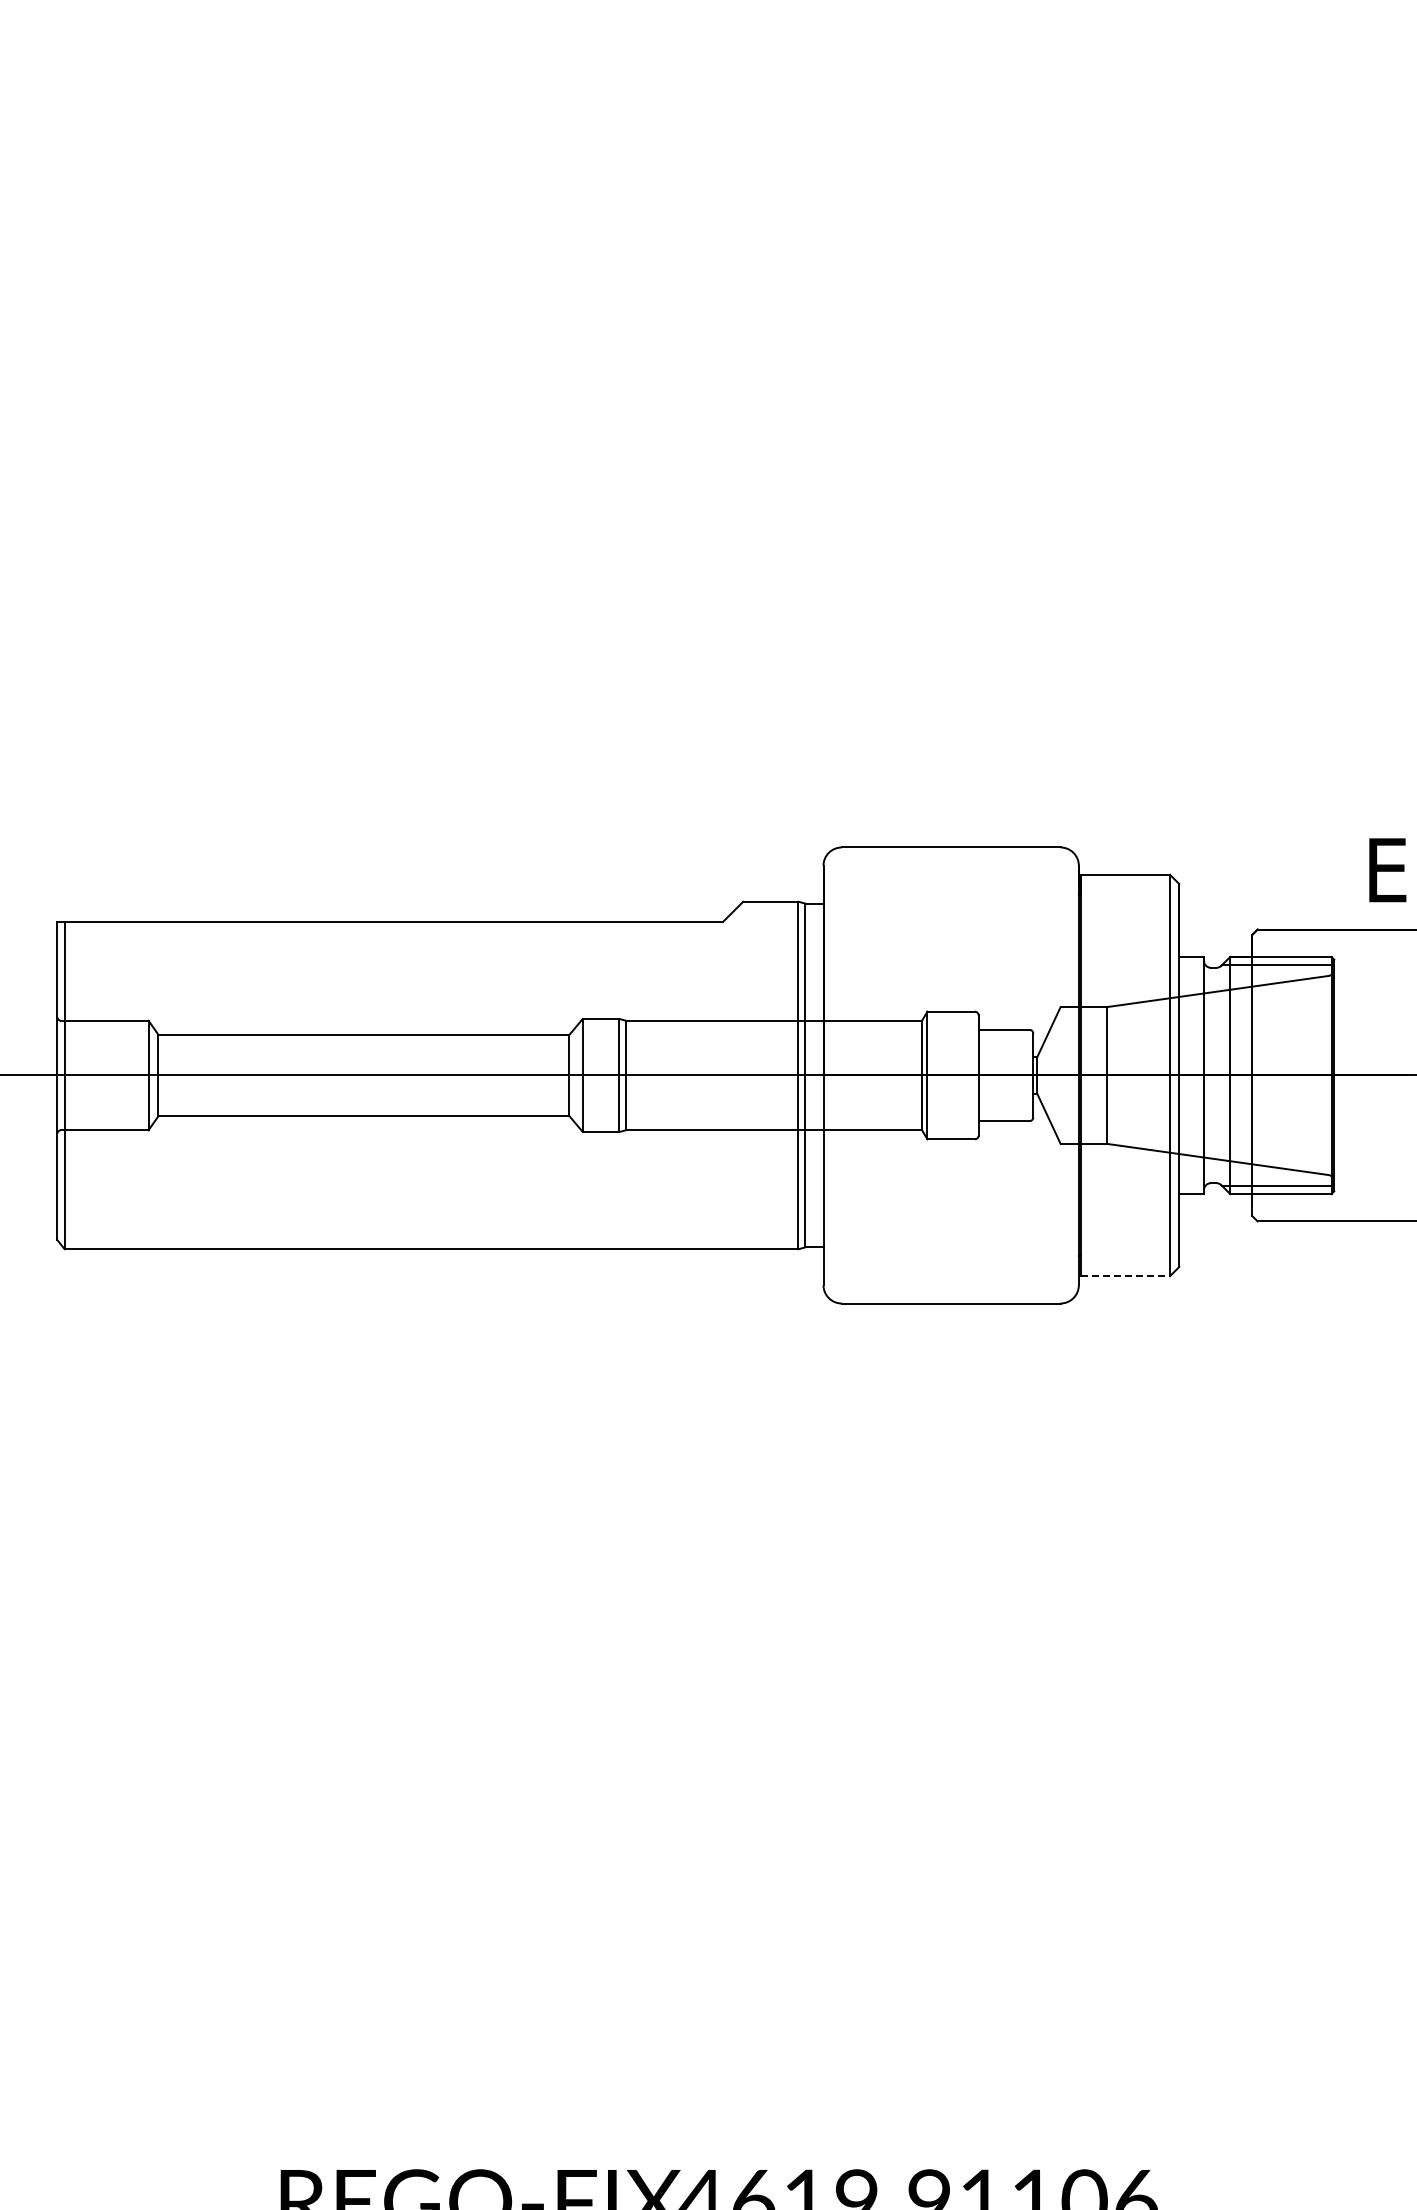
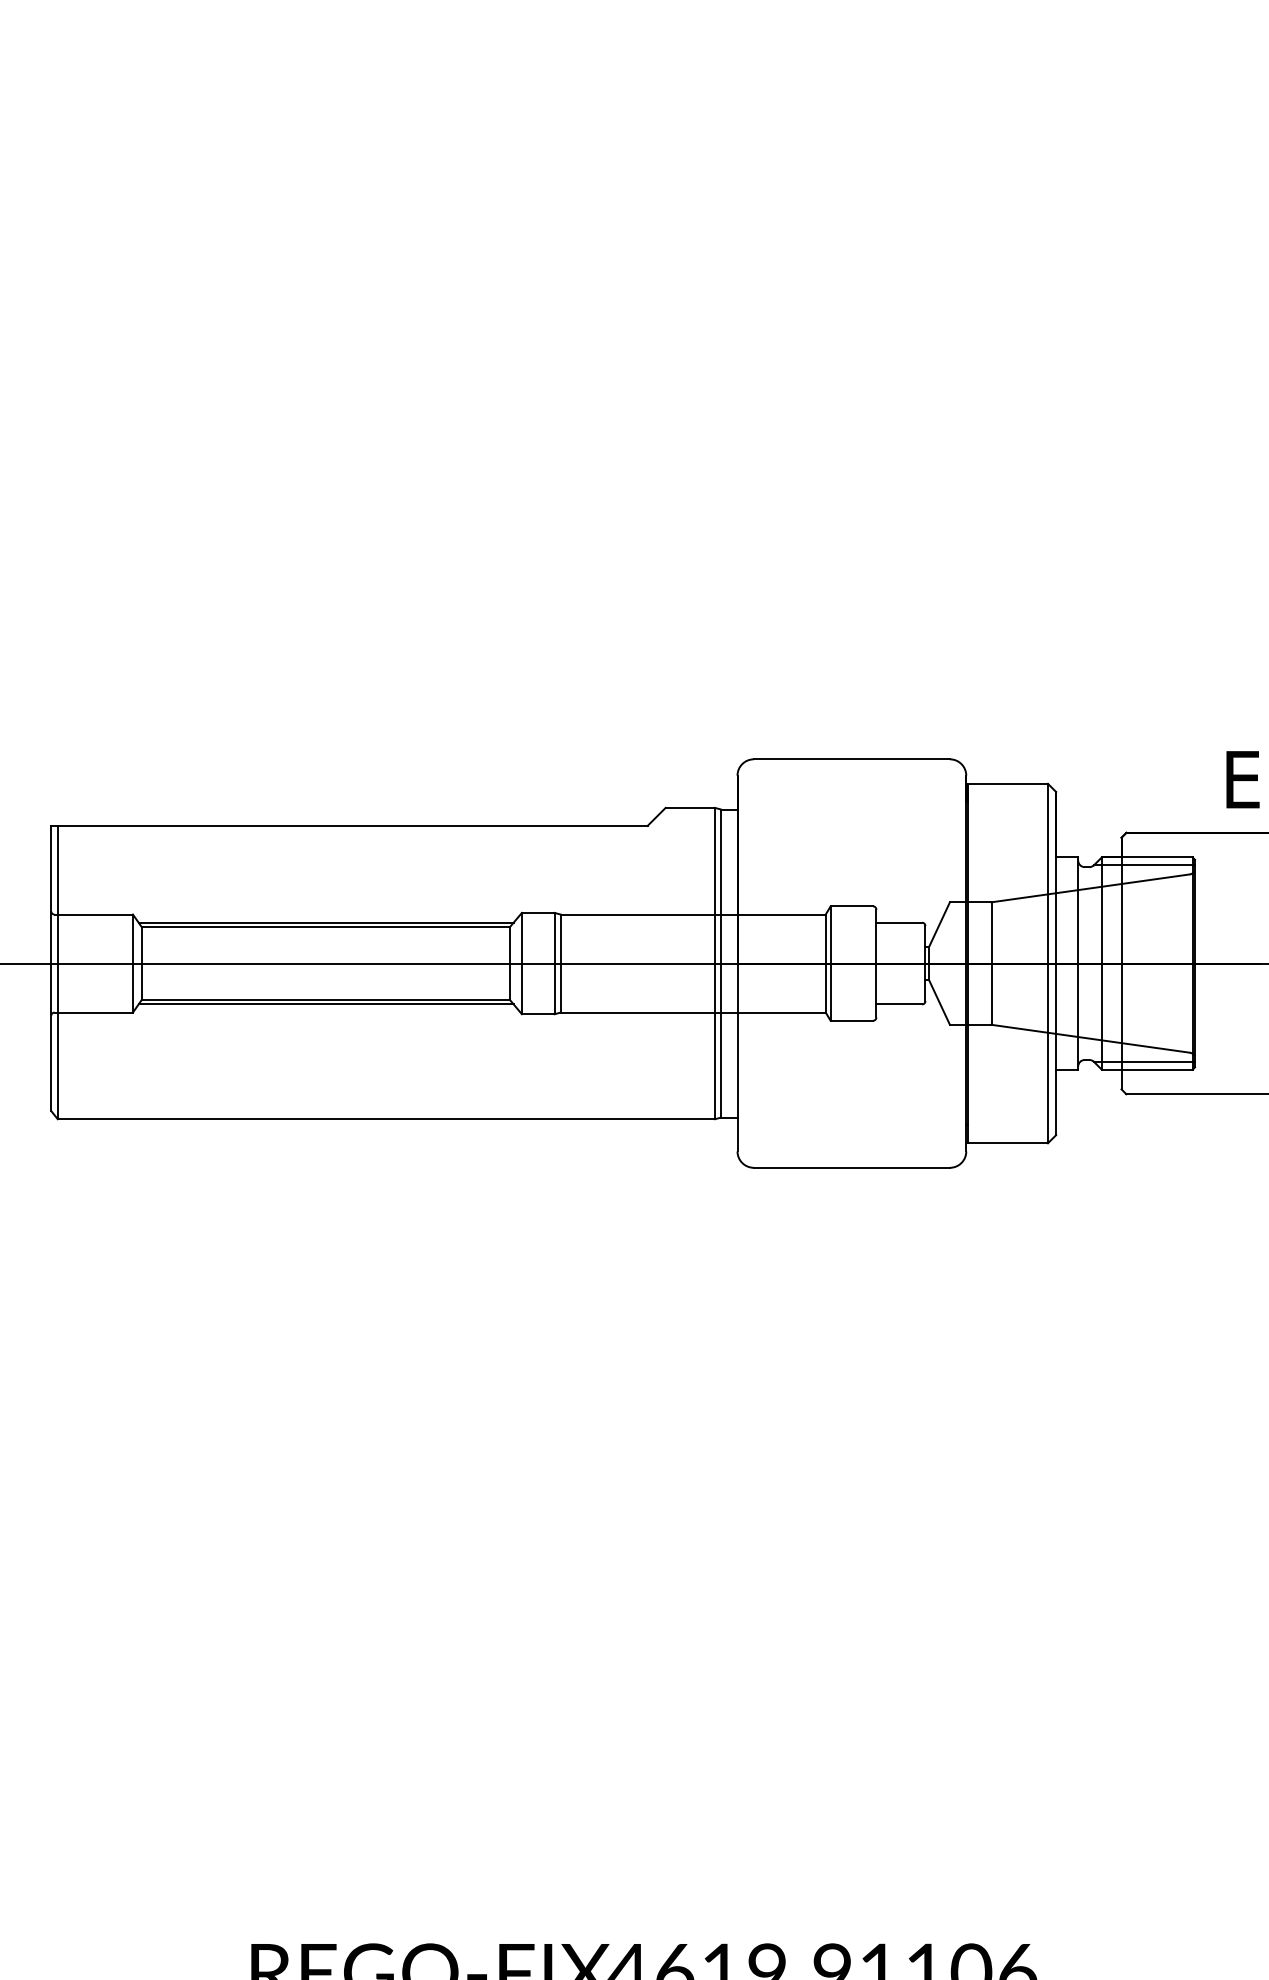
line: (363, 1029) -> (325, 922), added
line: (363, 1121) -> (325, 1004), added
line: (1125, 1276) -> (1008, 1143), dashed -> solid

